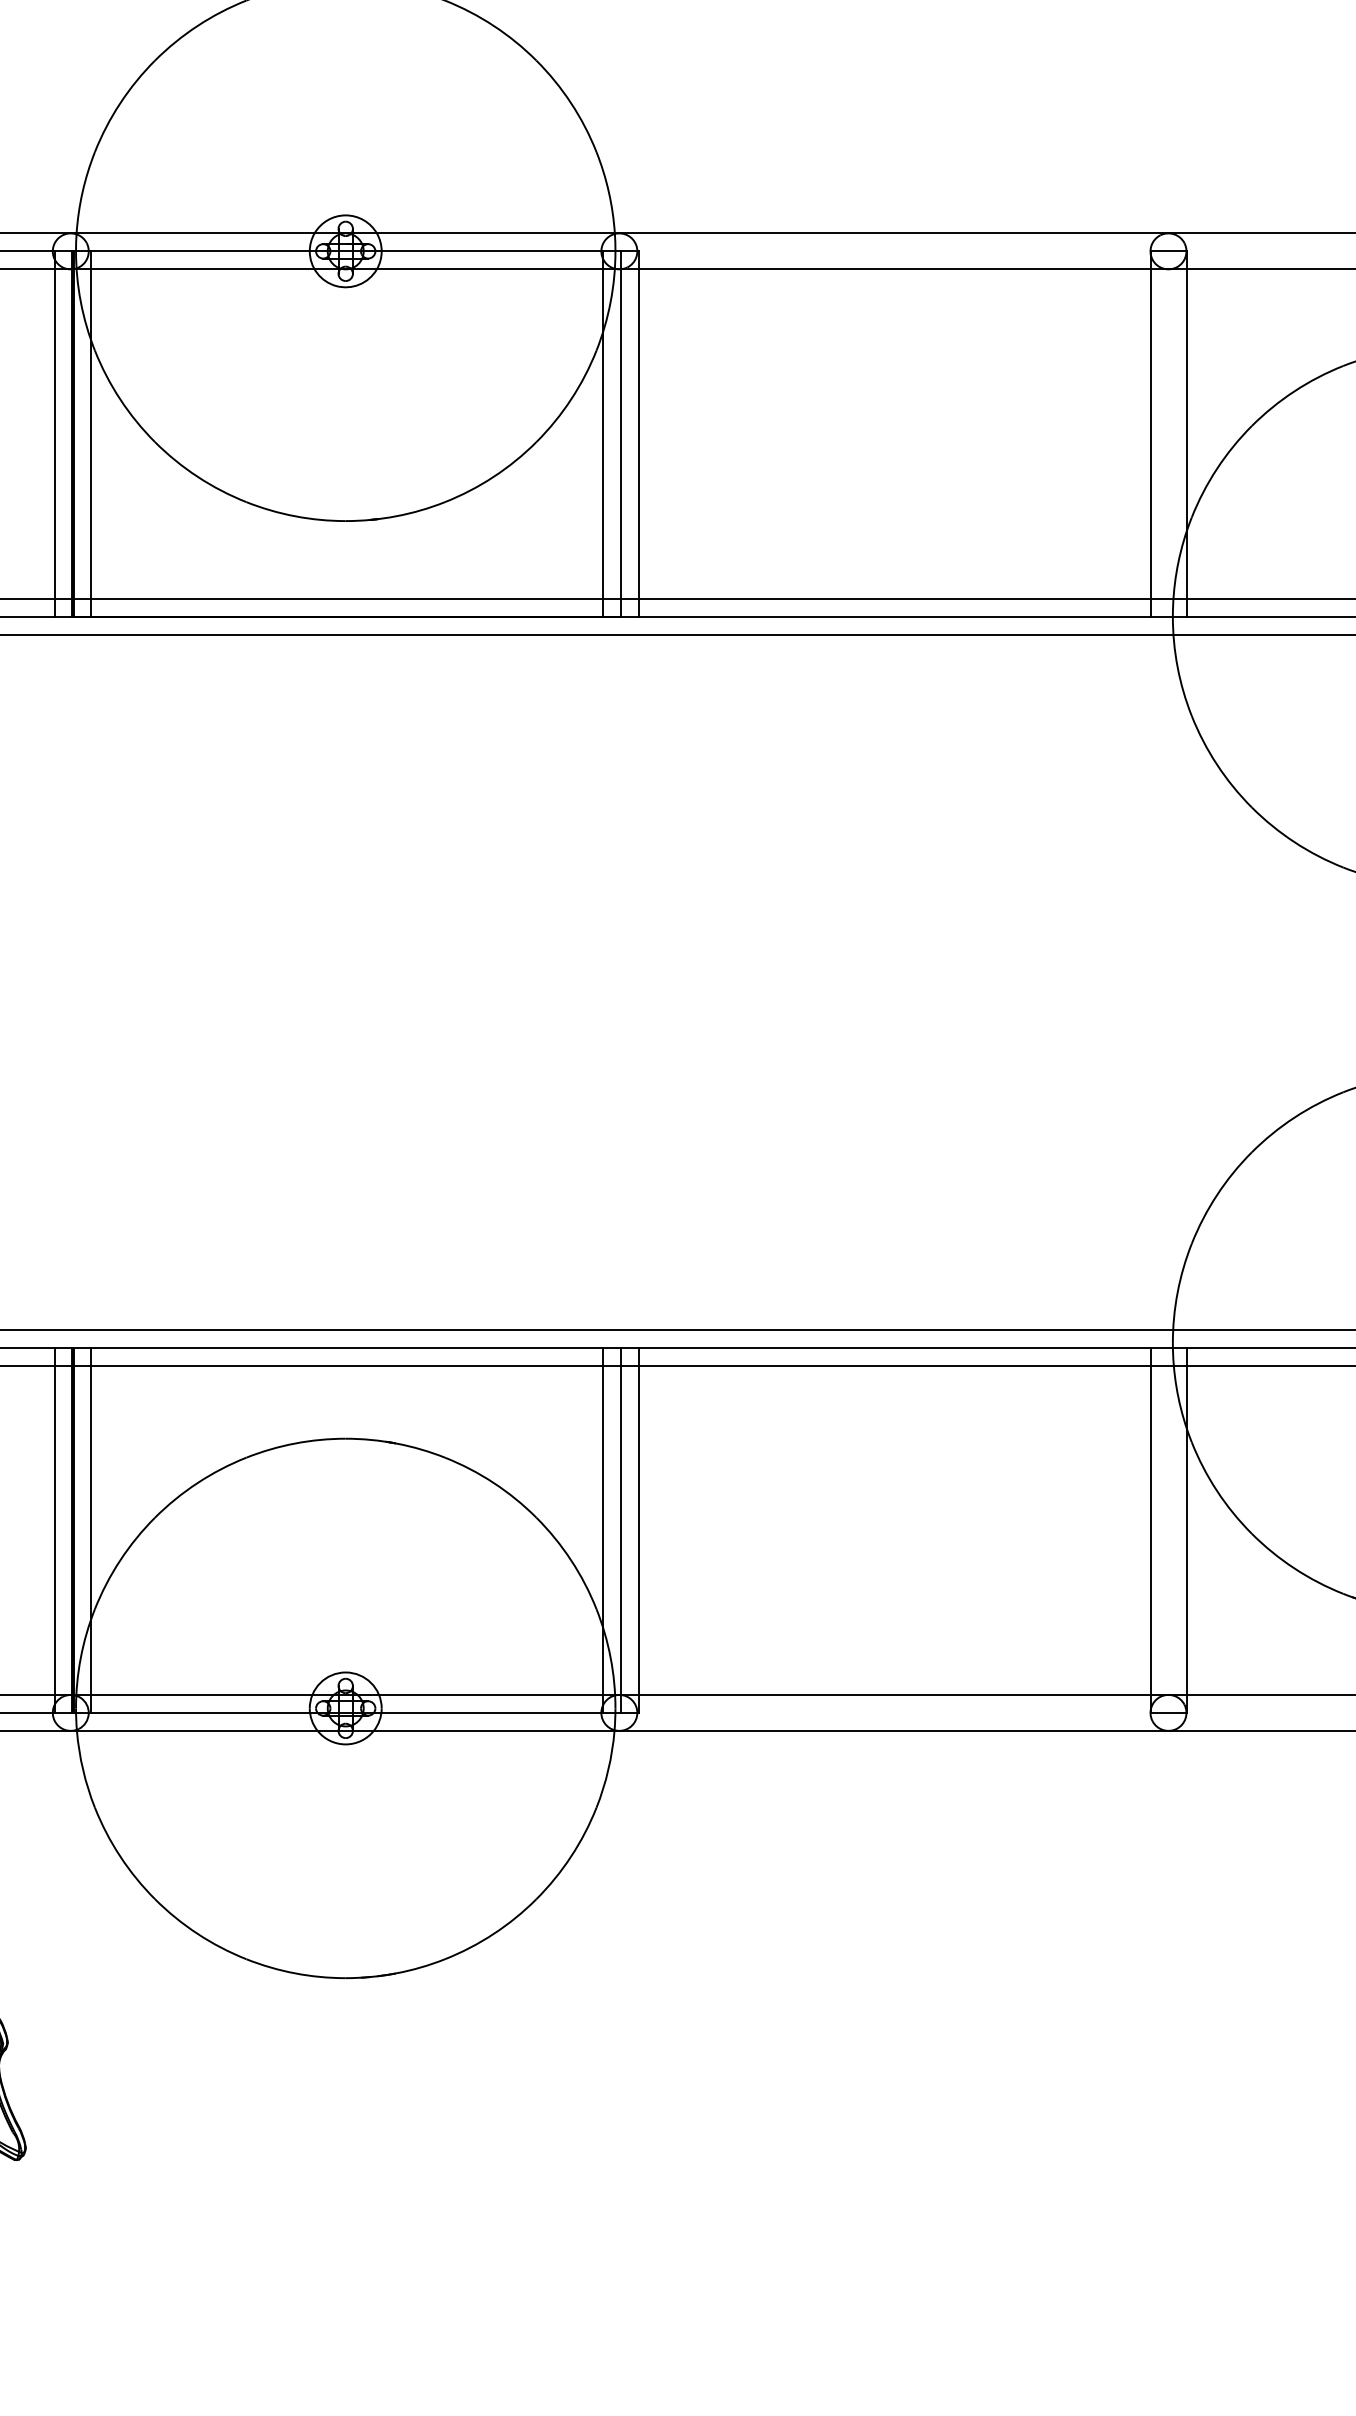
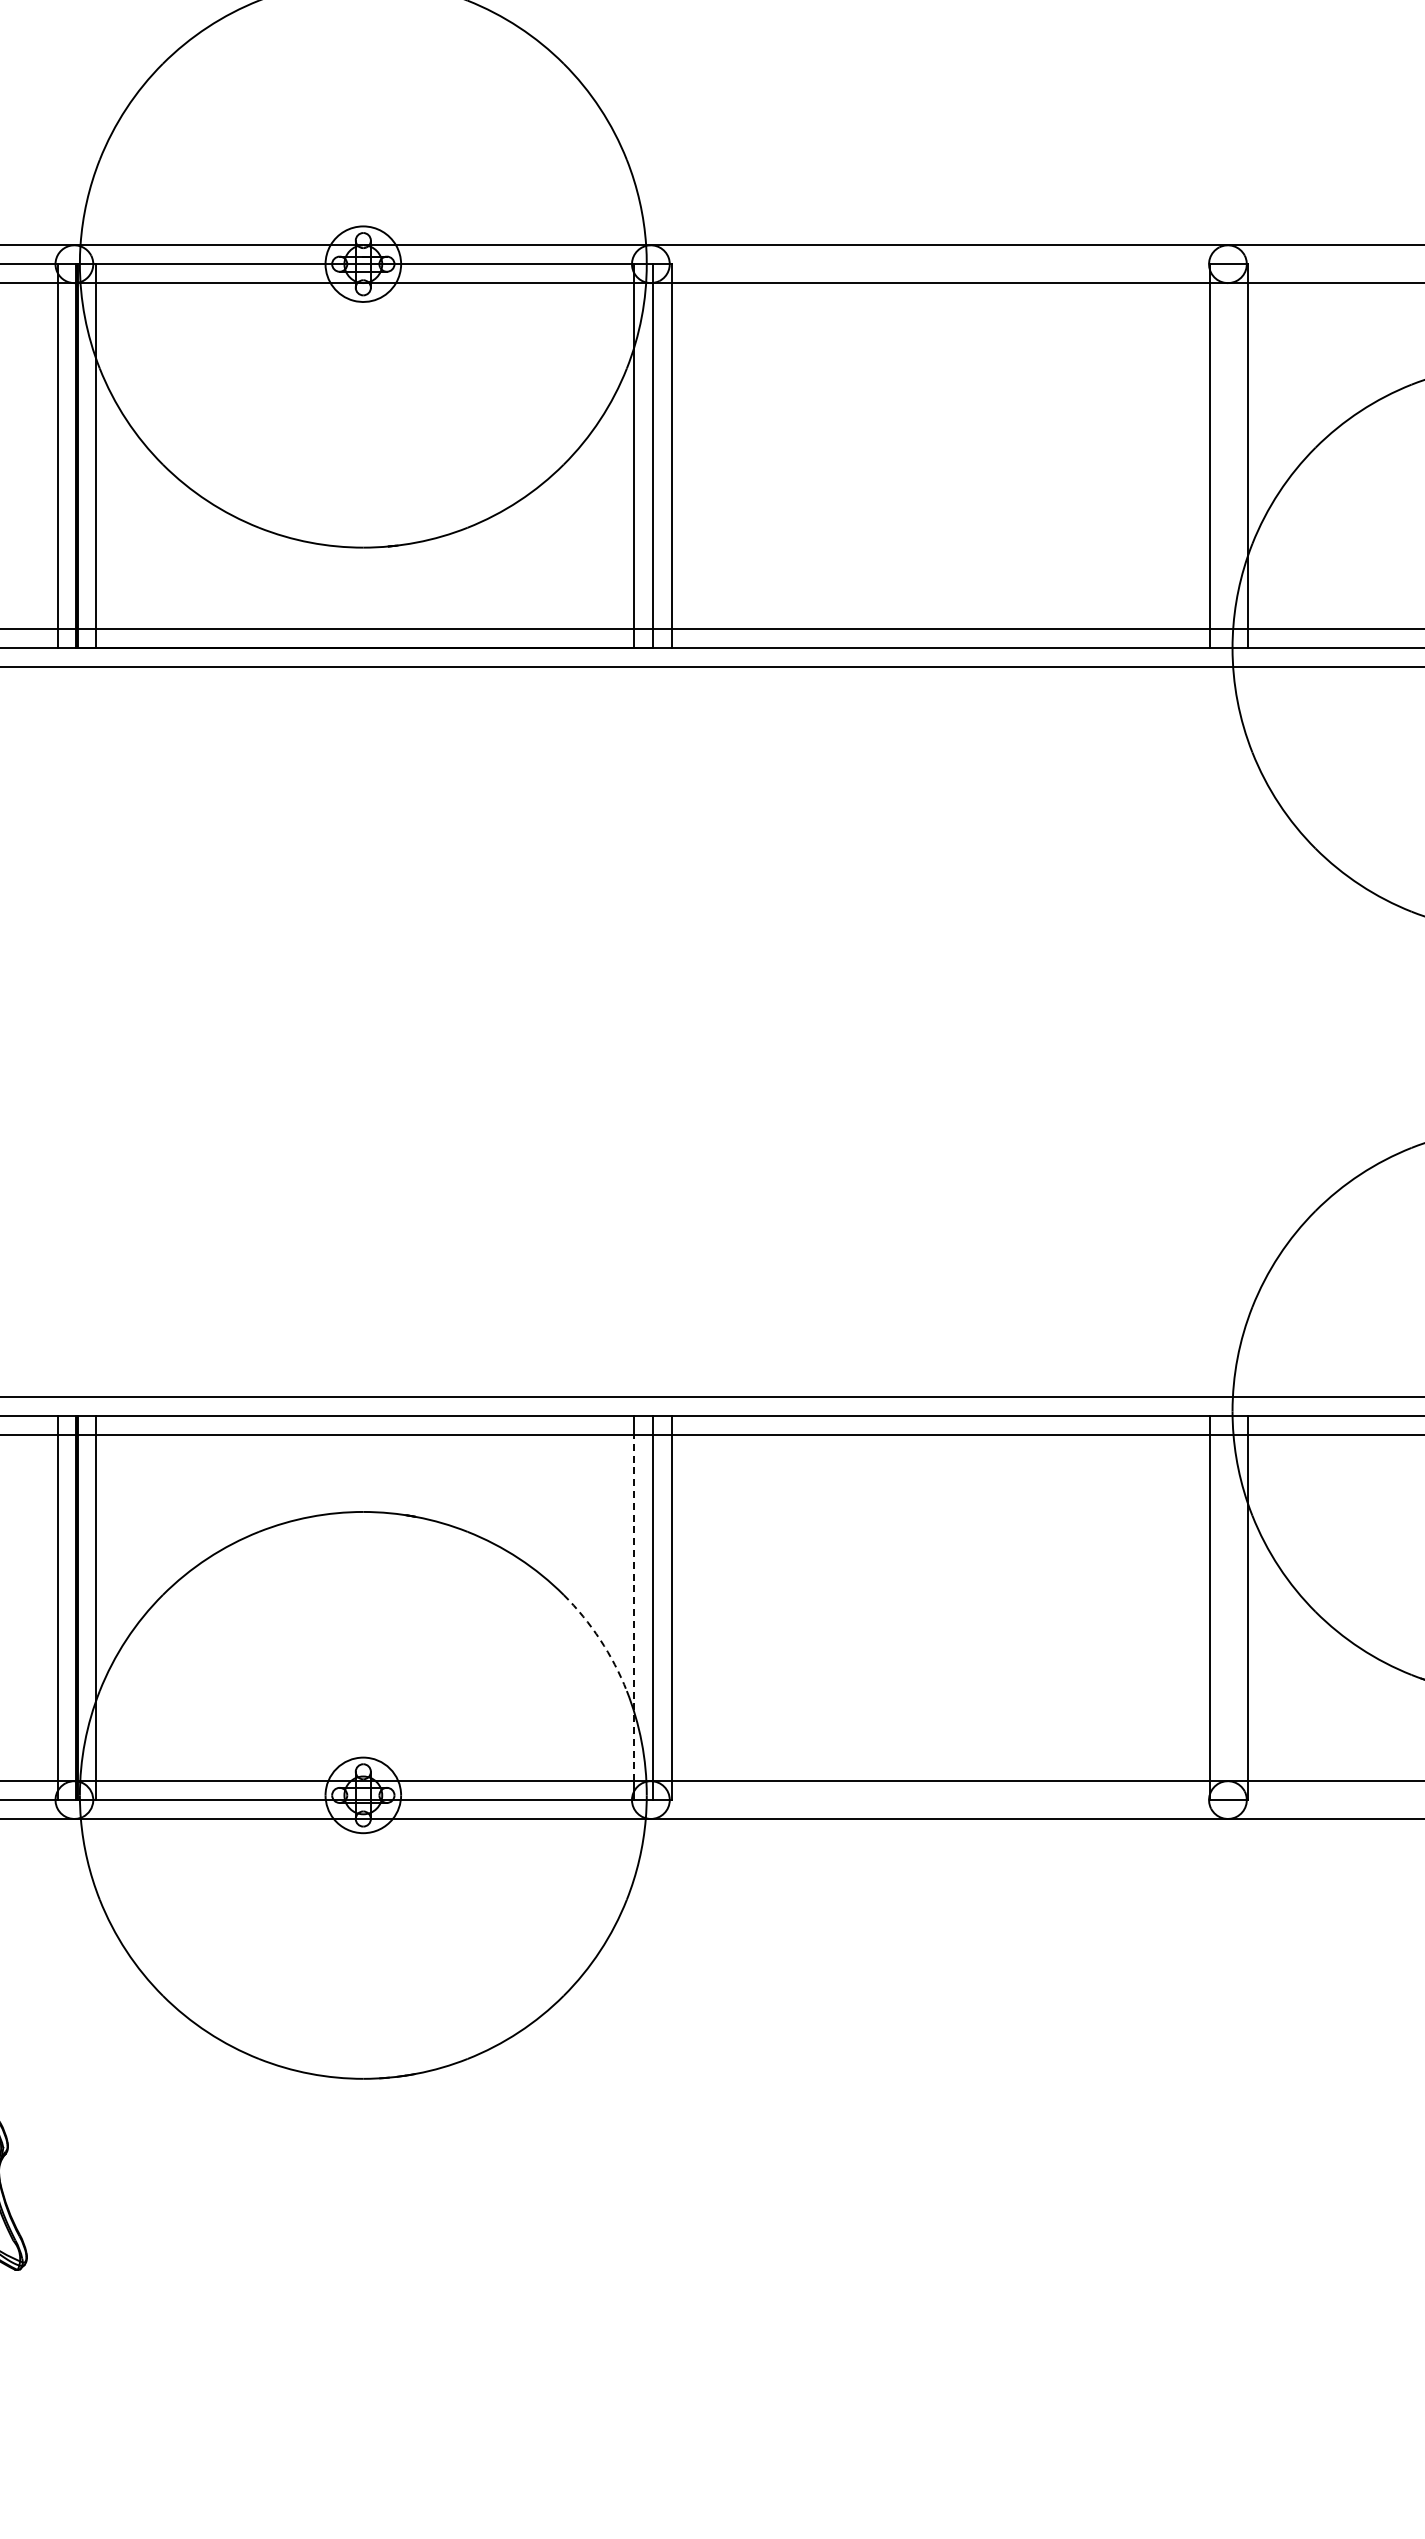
line: (602, 1529) -> (633, 1607), solid -> dashed
arc: (571, 1560) -> (600, 1639), solid -> dashed

